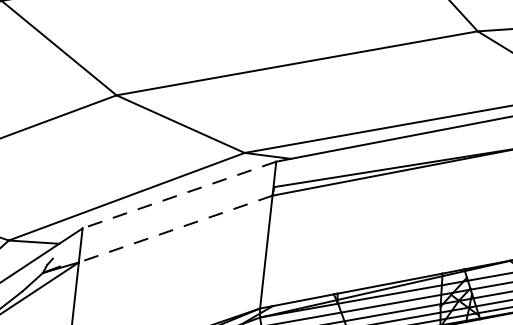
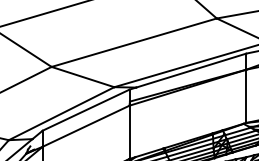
line: (178, 195) -> (85, 110), dashed -> solid
line: (174, 229) -> (85, 126), dashed -> solid

